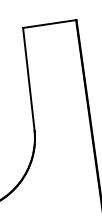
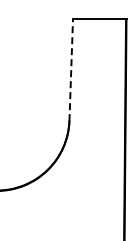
line: (29, 78) -> (71, 69), solid -> dashed

